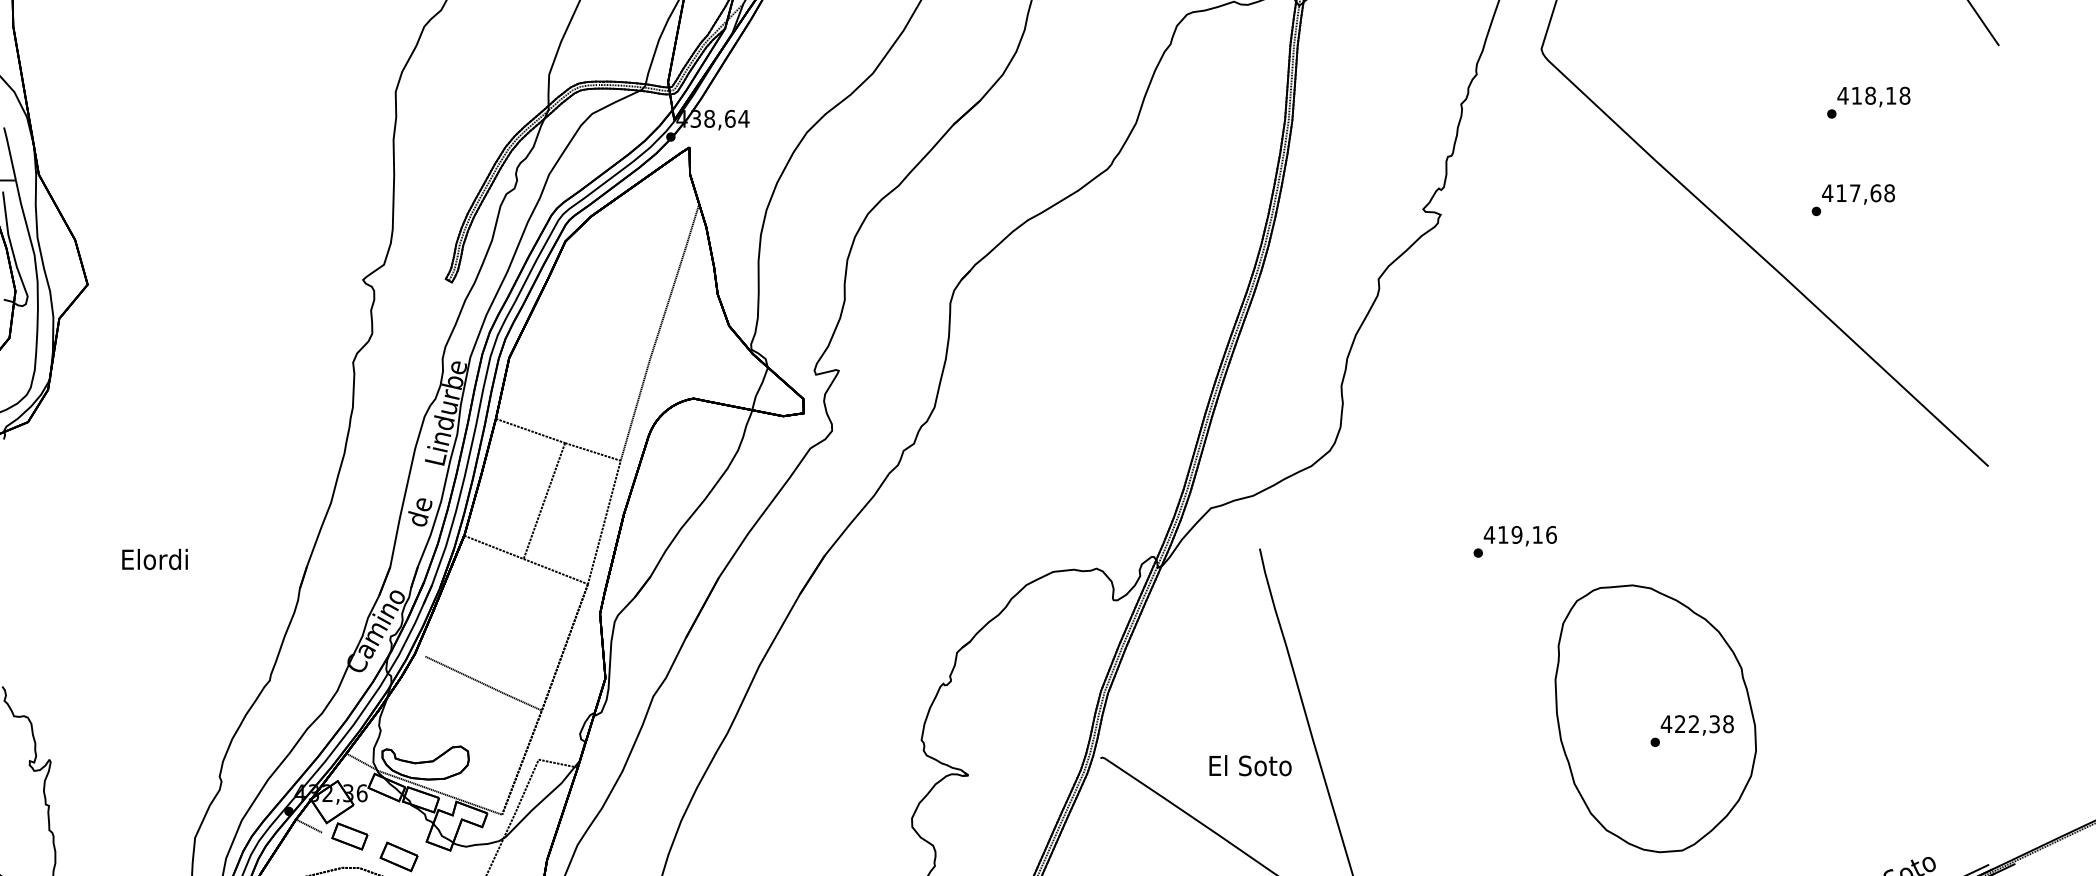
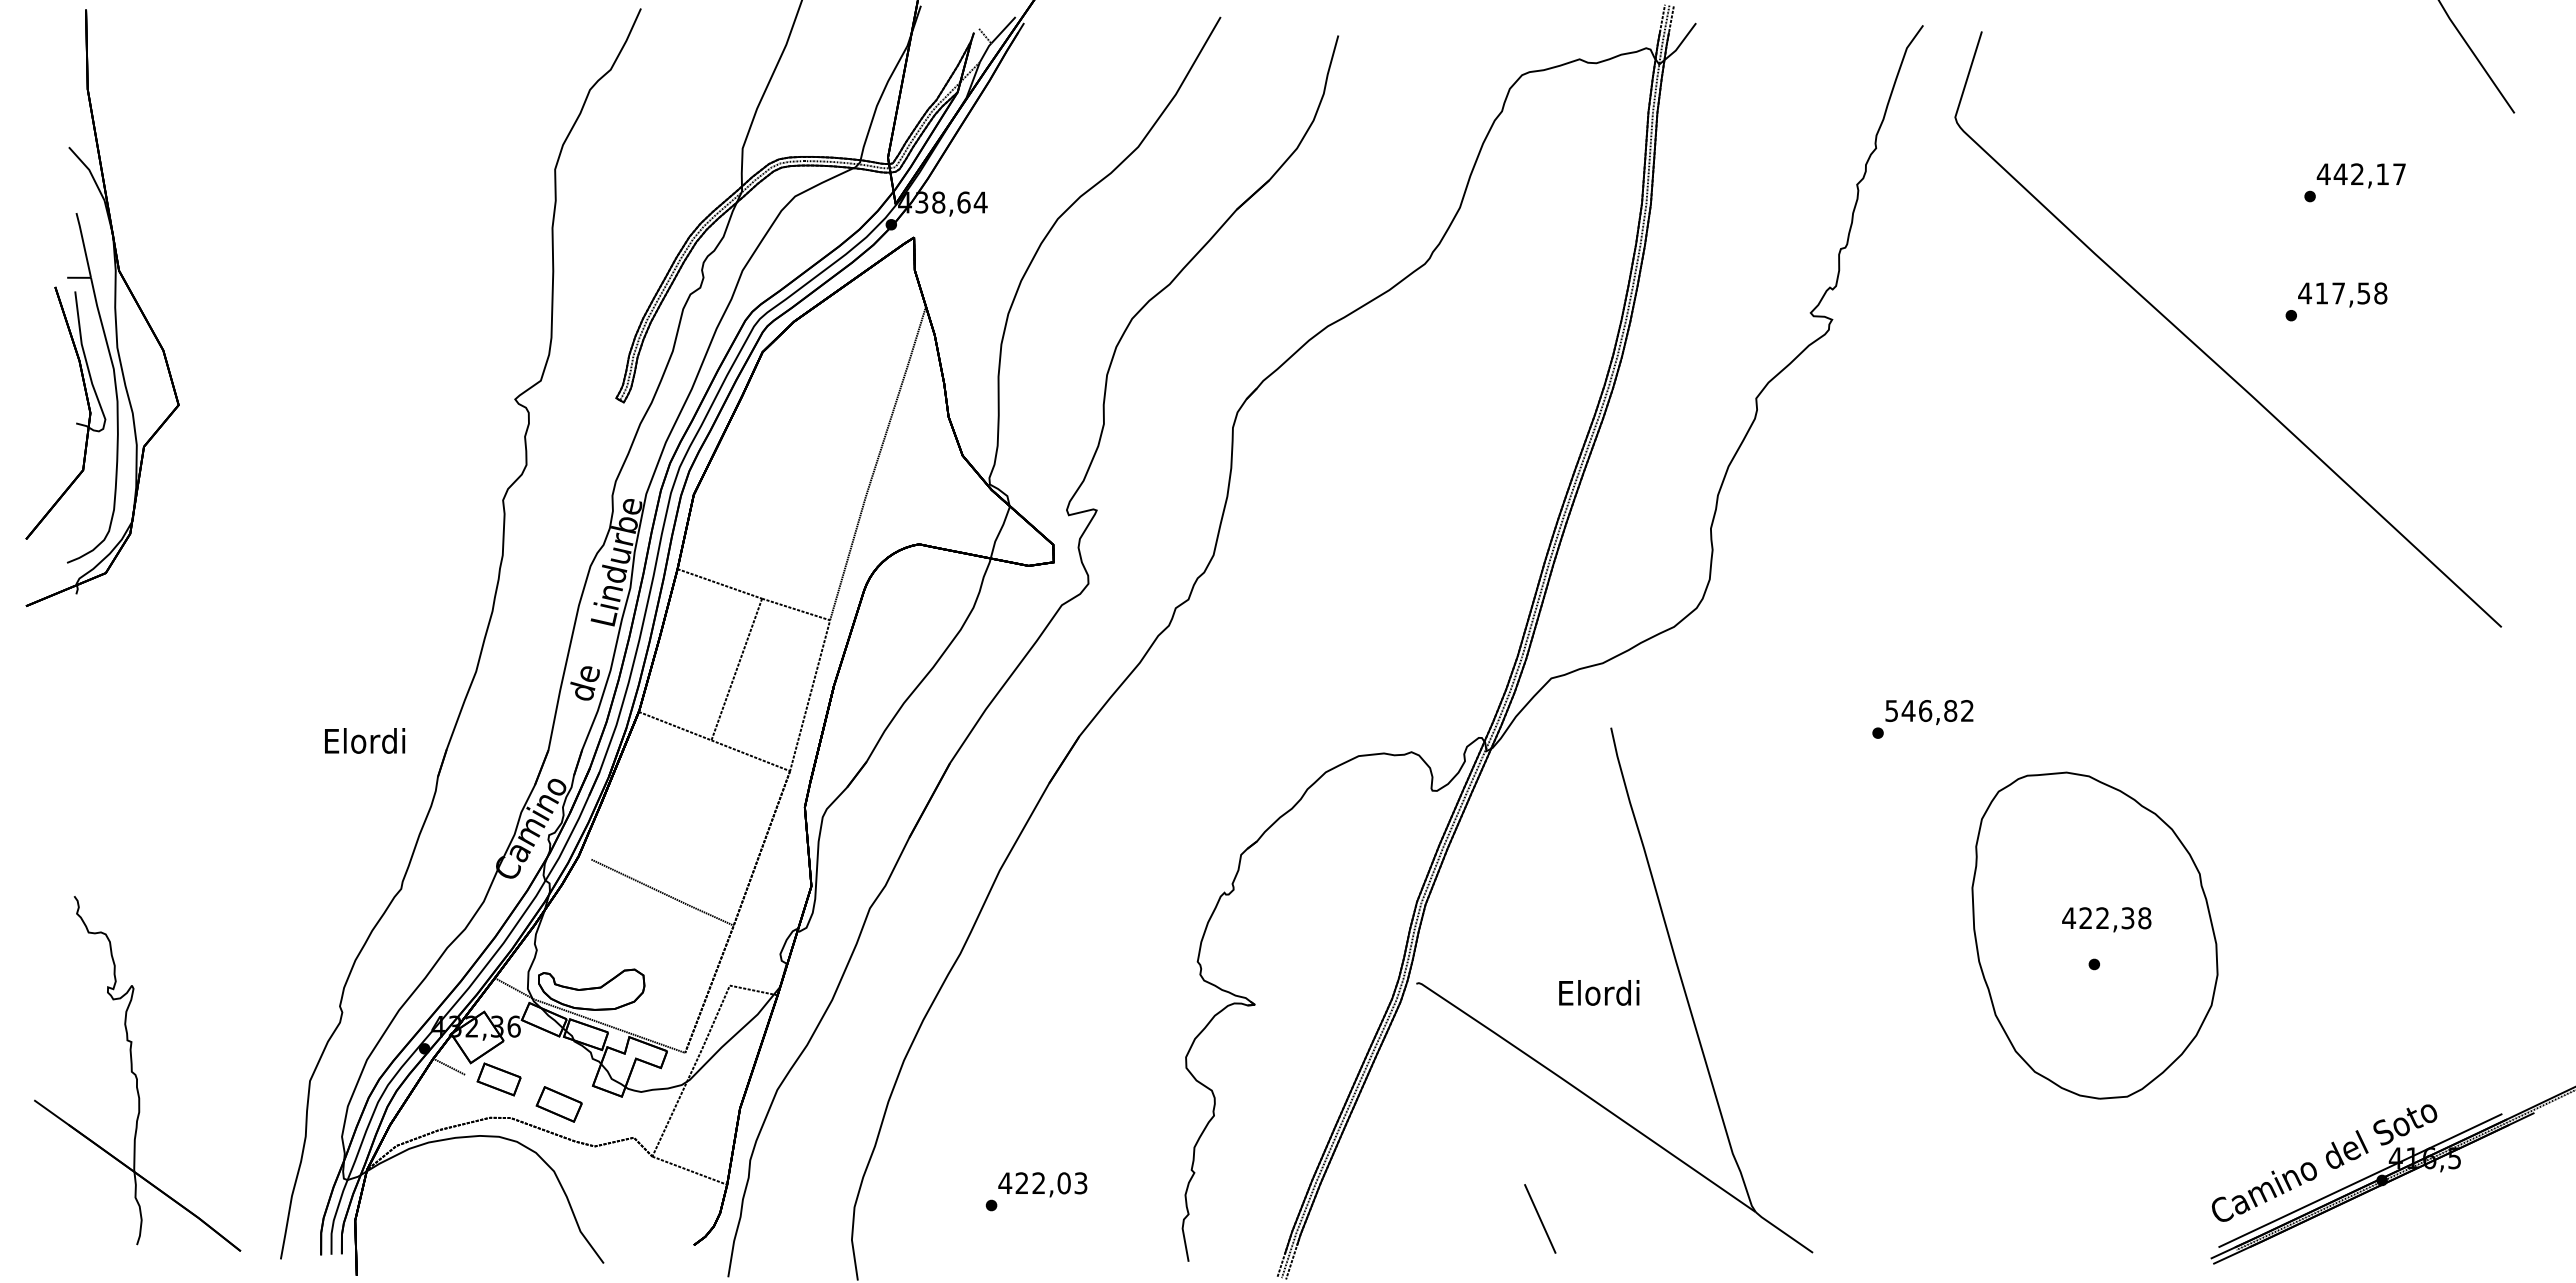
text: (1880, 95) -> (2369, 174), 418,18 -> 442,17
text: (1875, 193) -> (2363, 293), 417,68 -> 417,58
text: (1520, 535) -> (1929, 711), 419,16 -> 546,82
text: (155, 559) -> (365, 740), moved
text: (1697, 725) -> (2106, 919), moved
text: (1250, 765) -> (1599, 992), El Soto -> Elordi

